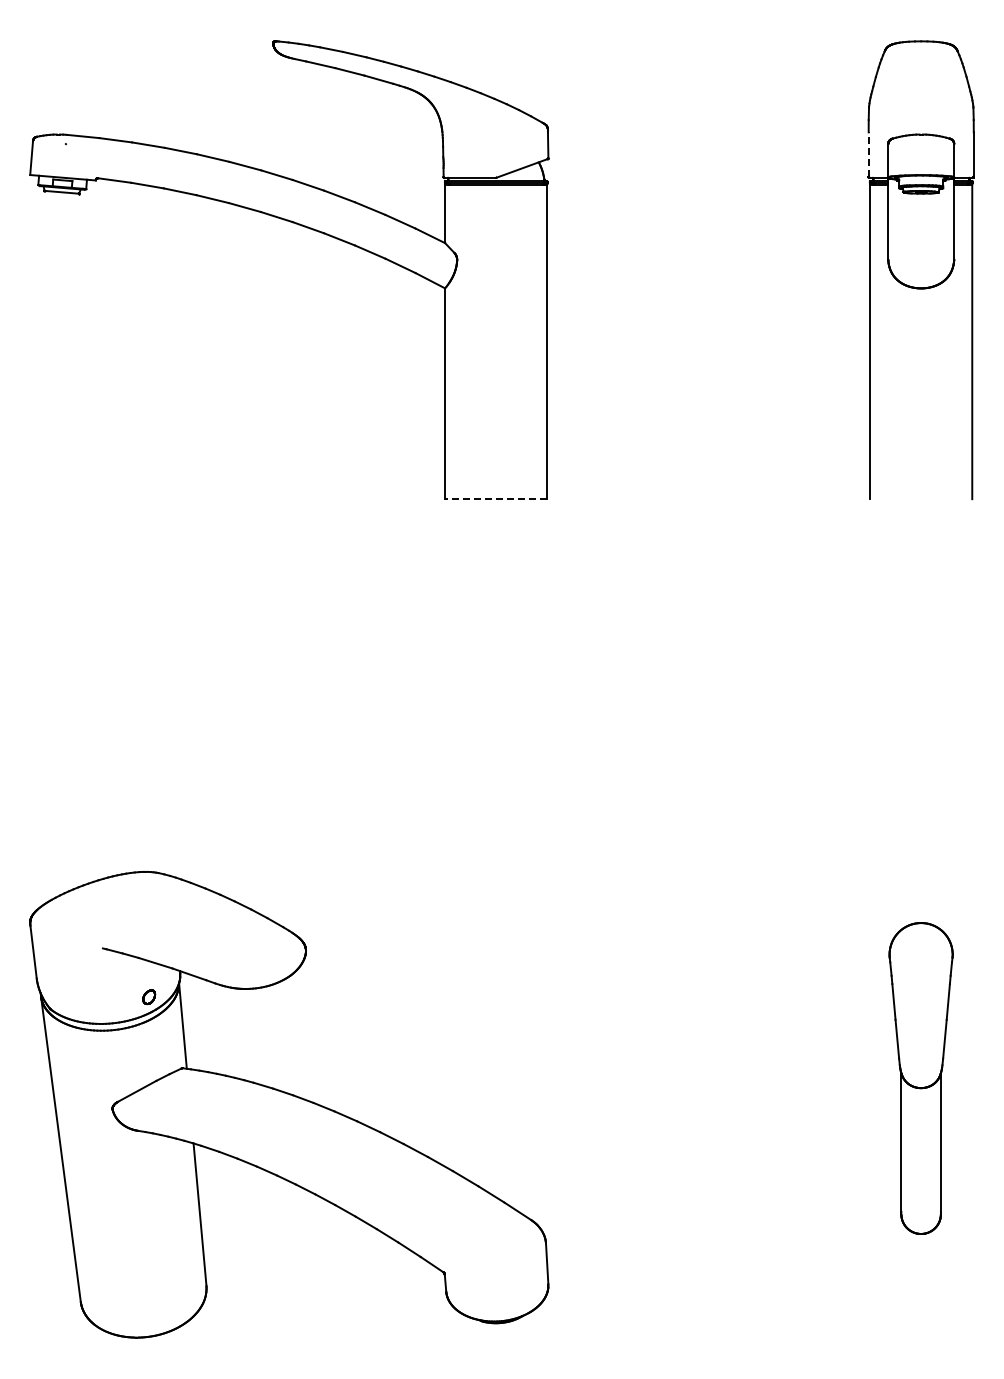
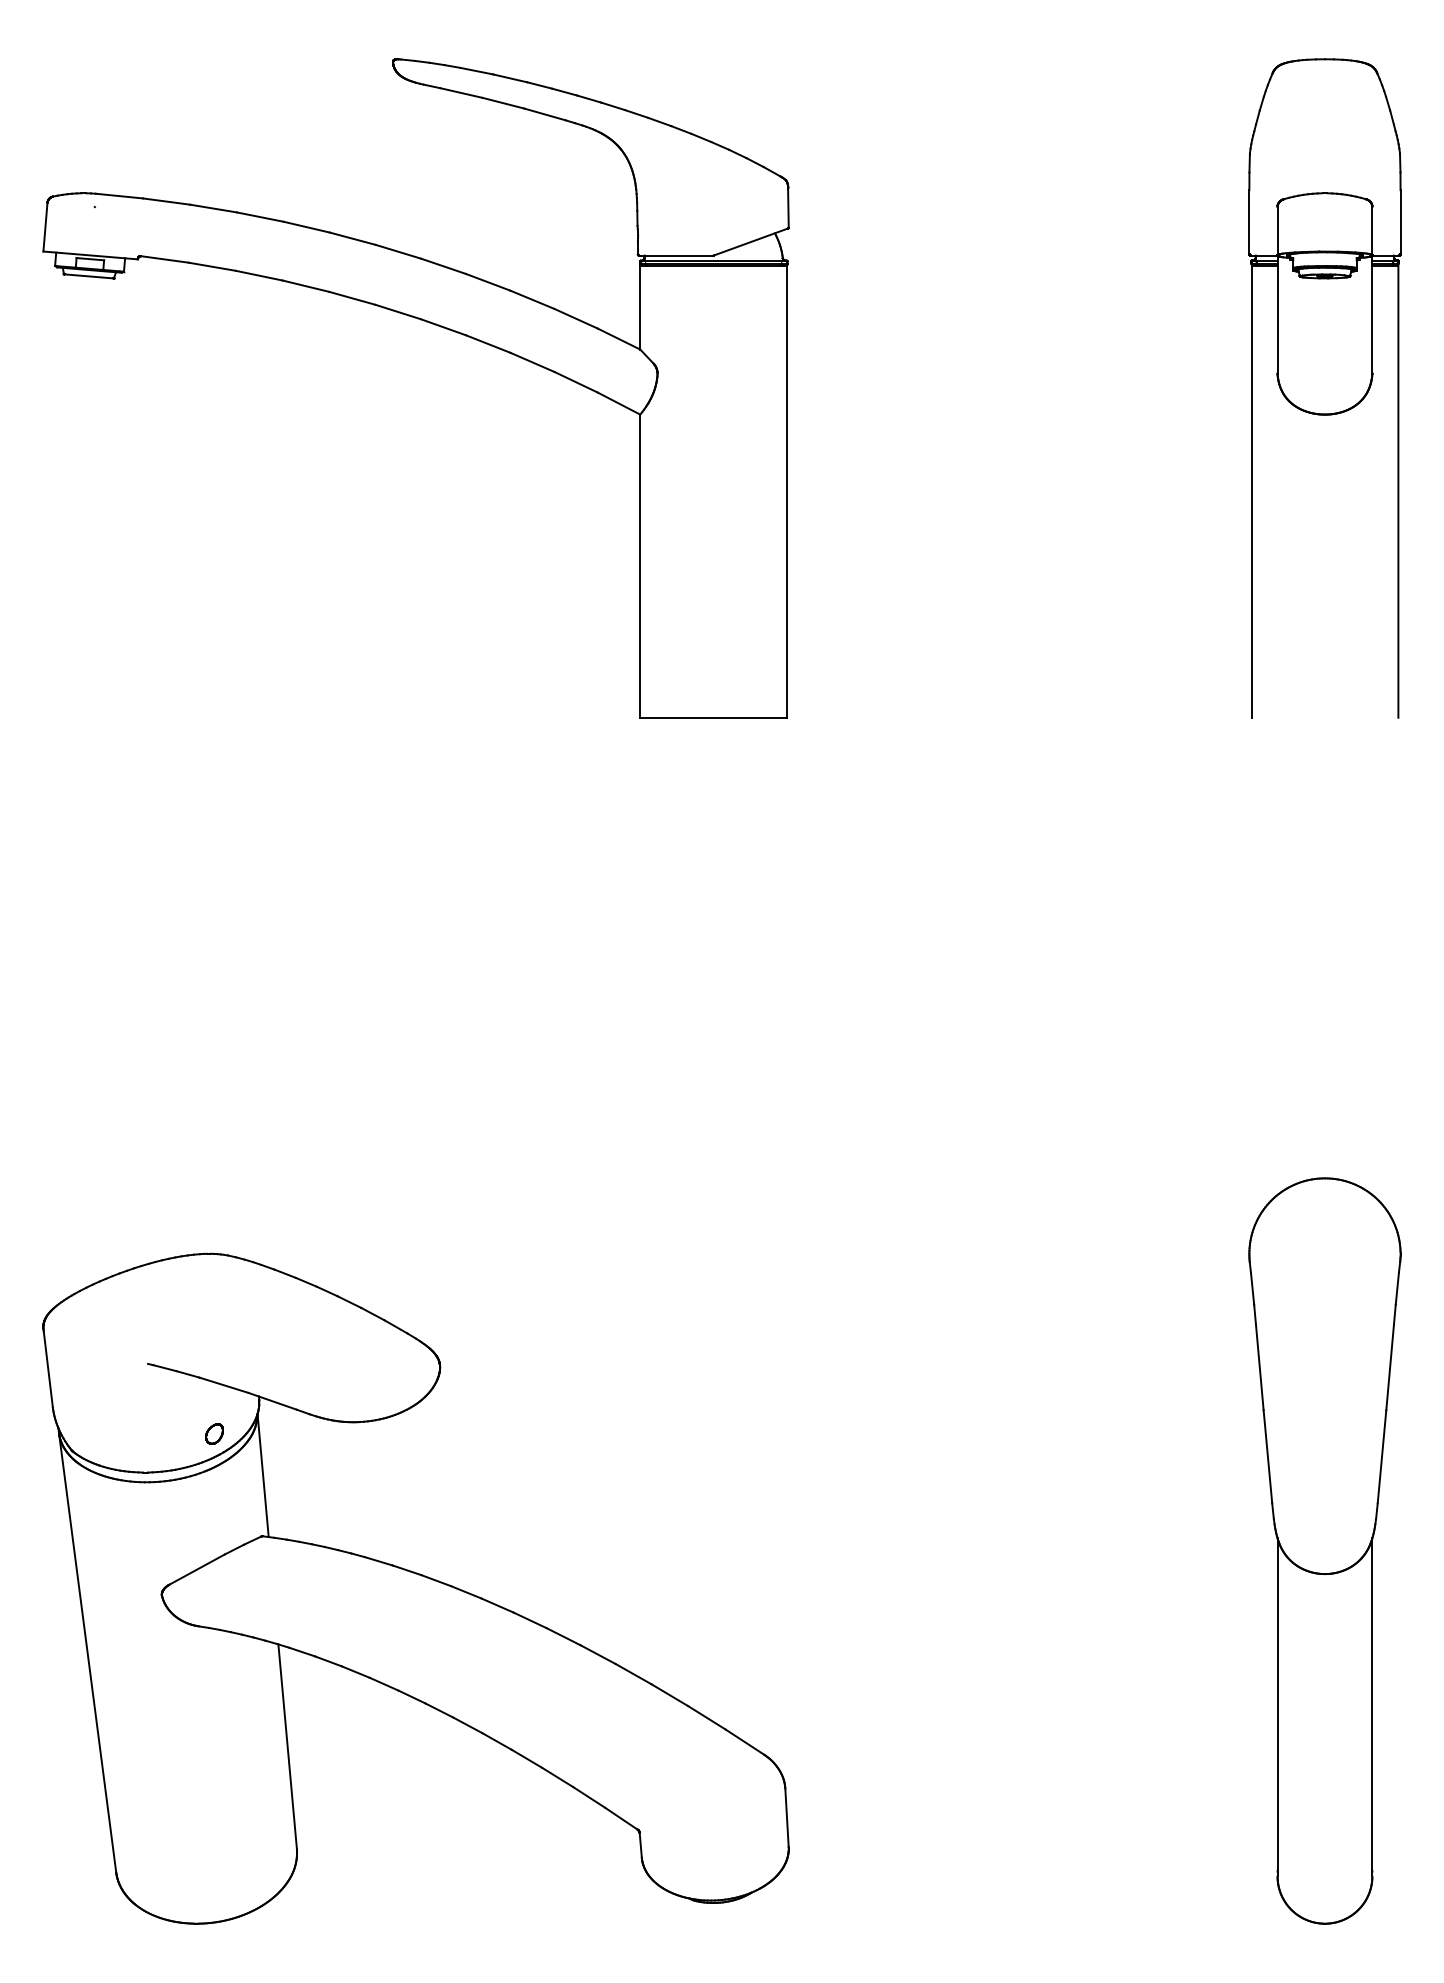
line: (868, 154) -> (1249, 222), dashed -> solid
line: (495, 499) -> (712, 718), dashed -> solid
part: (920, 1078) -> (1323, 1550), size x1.67

